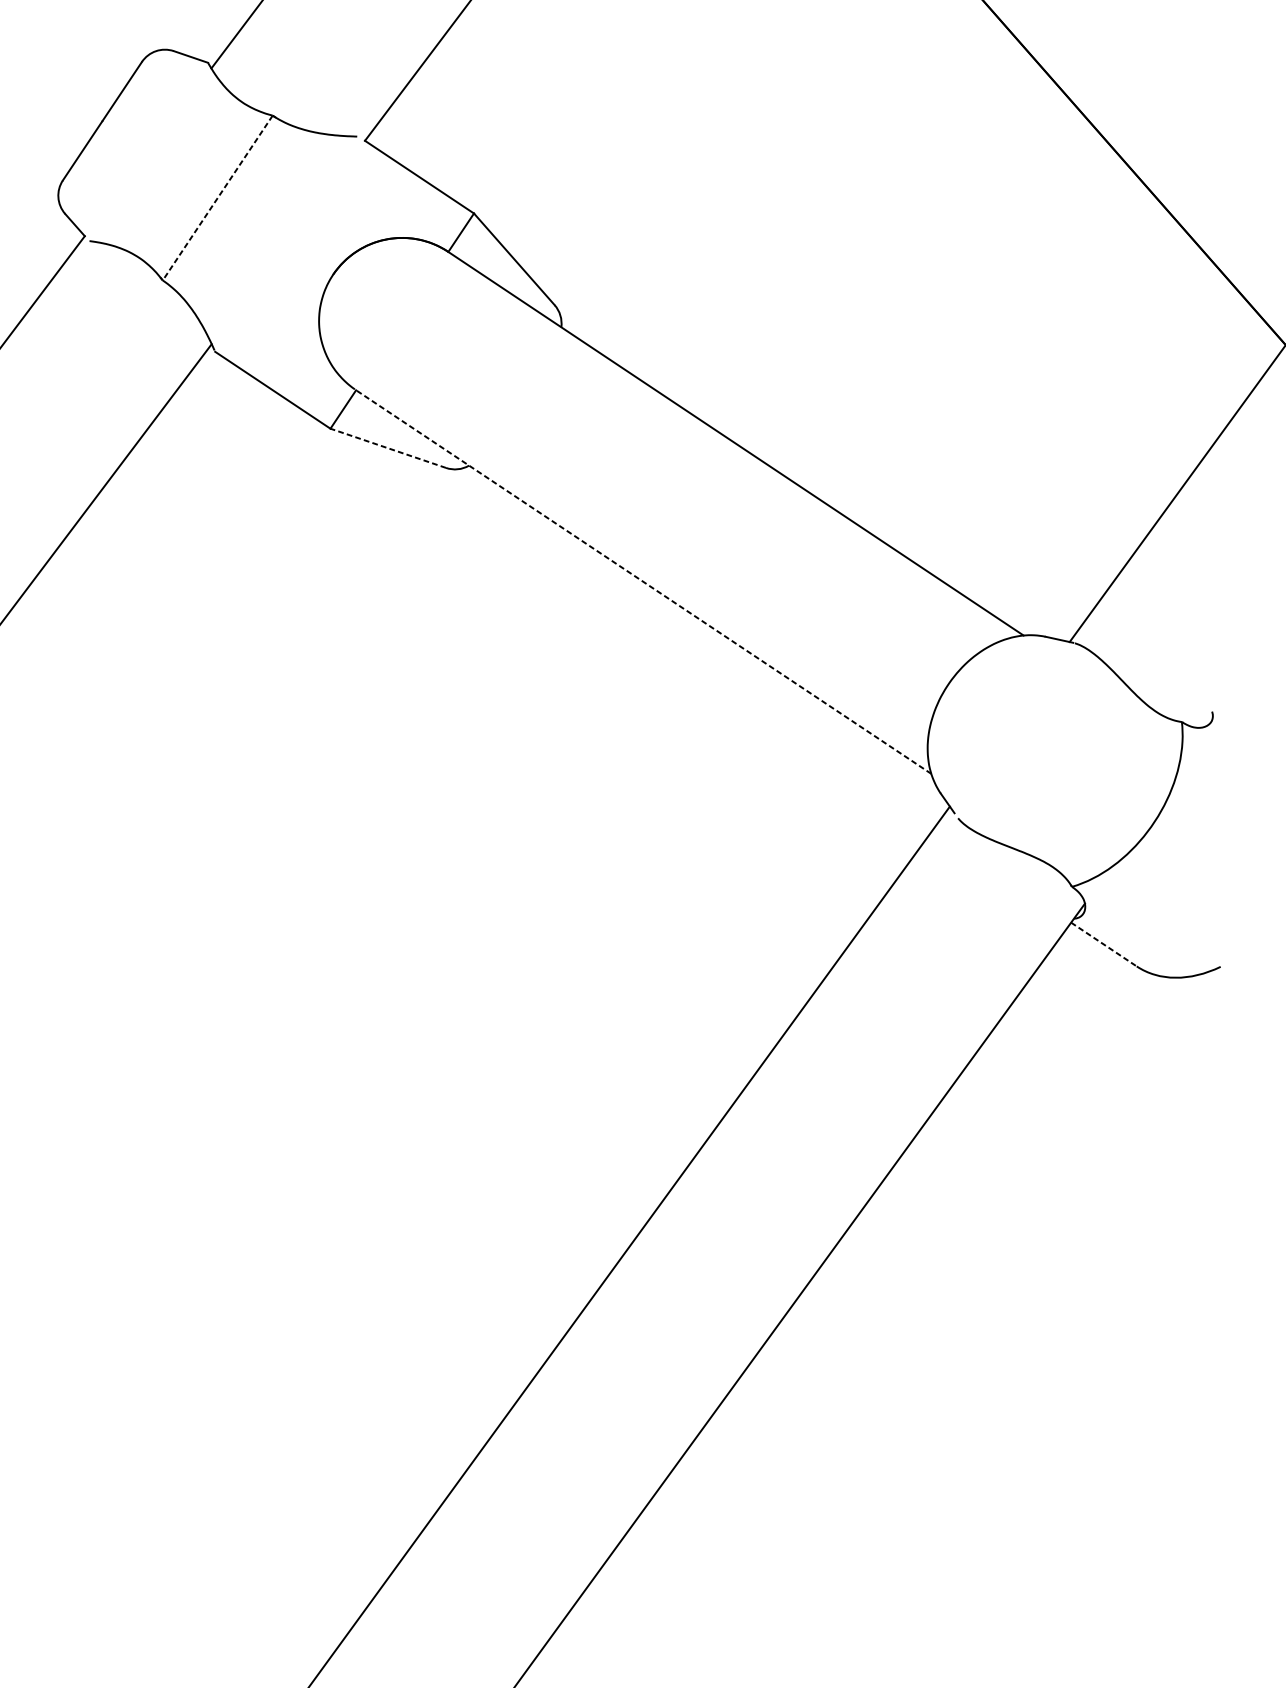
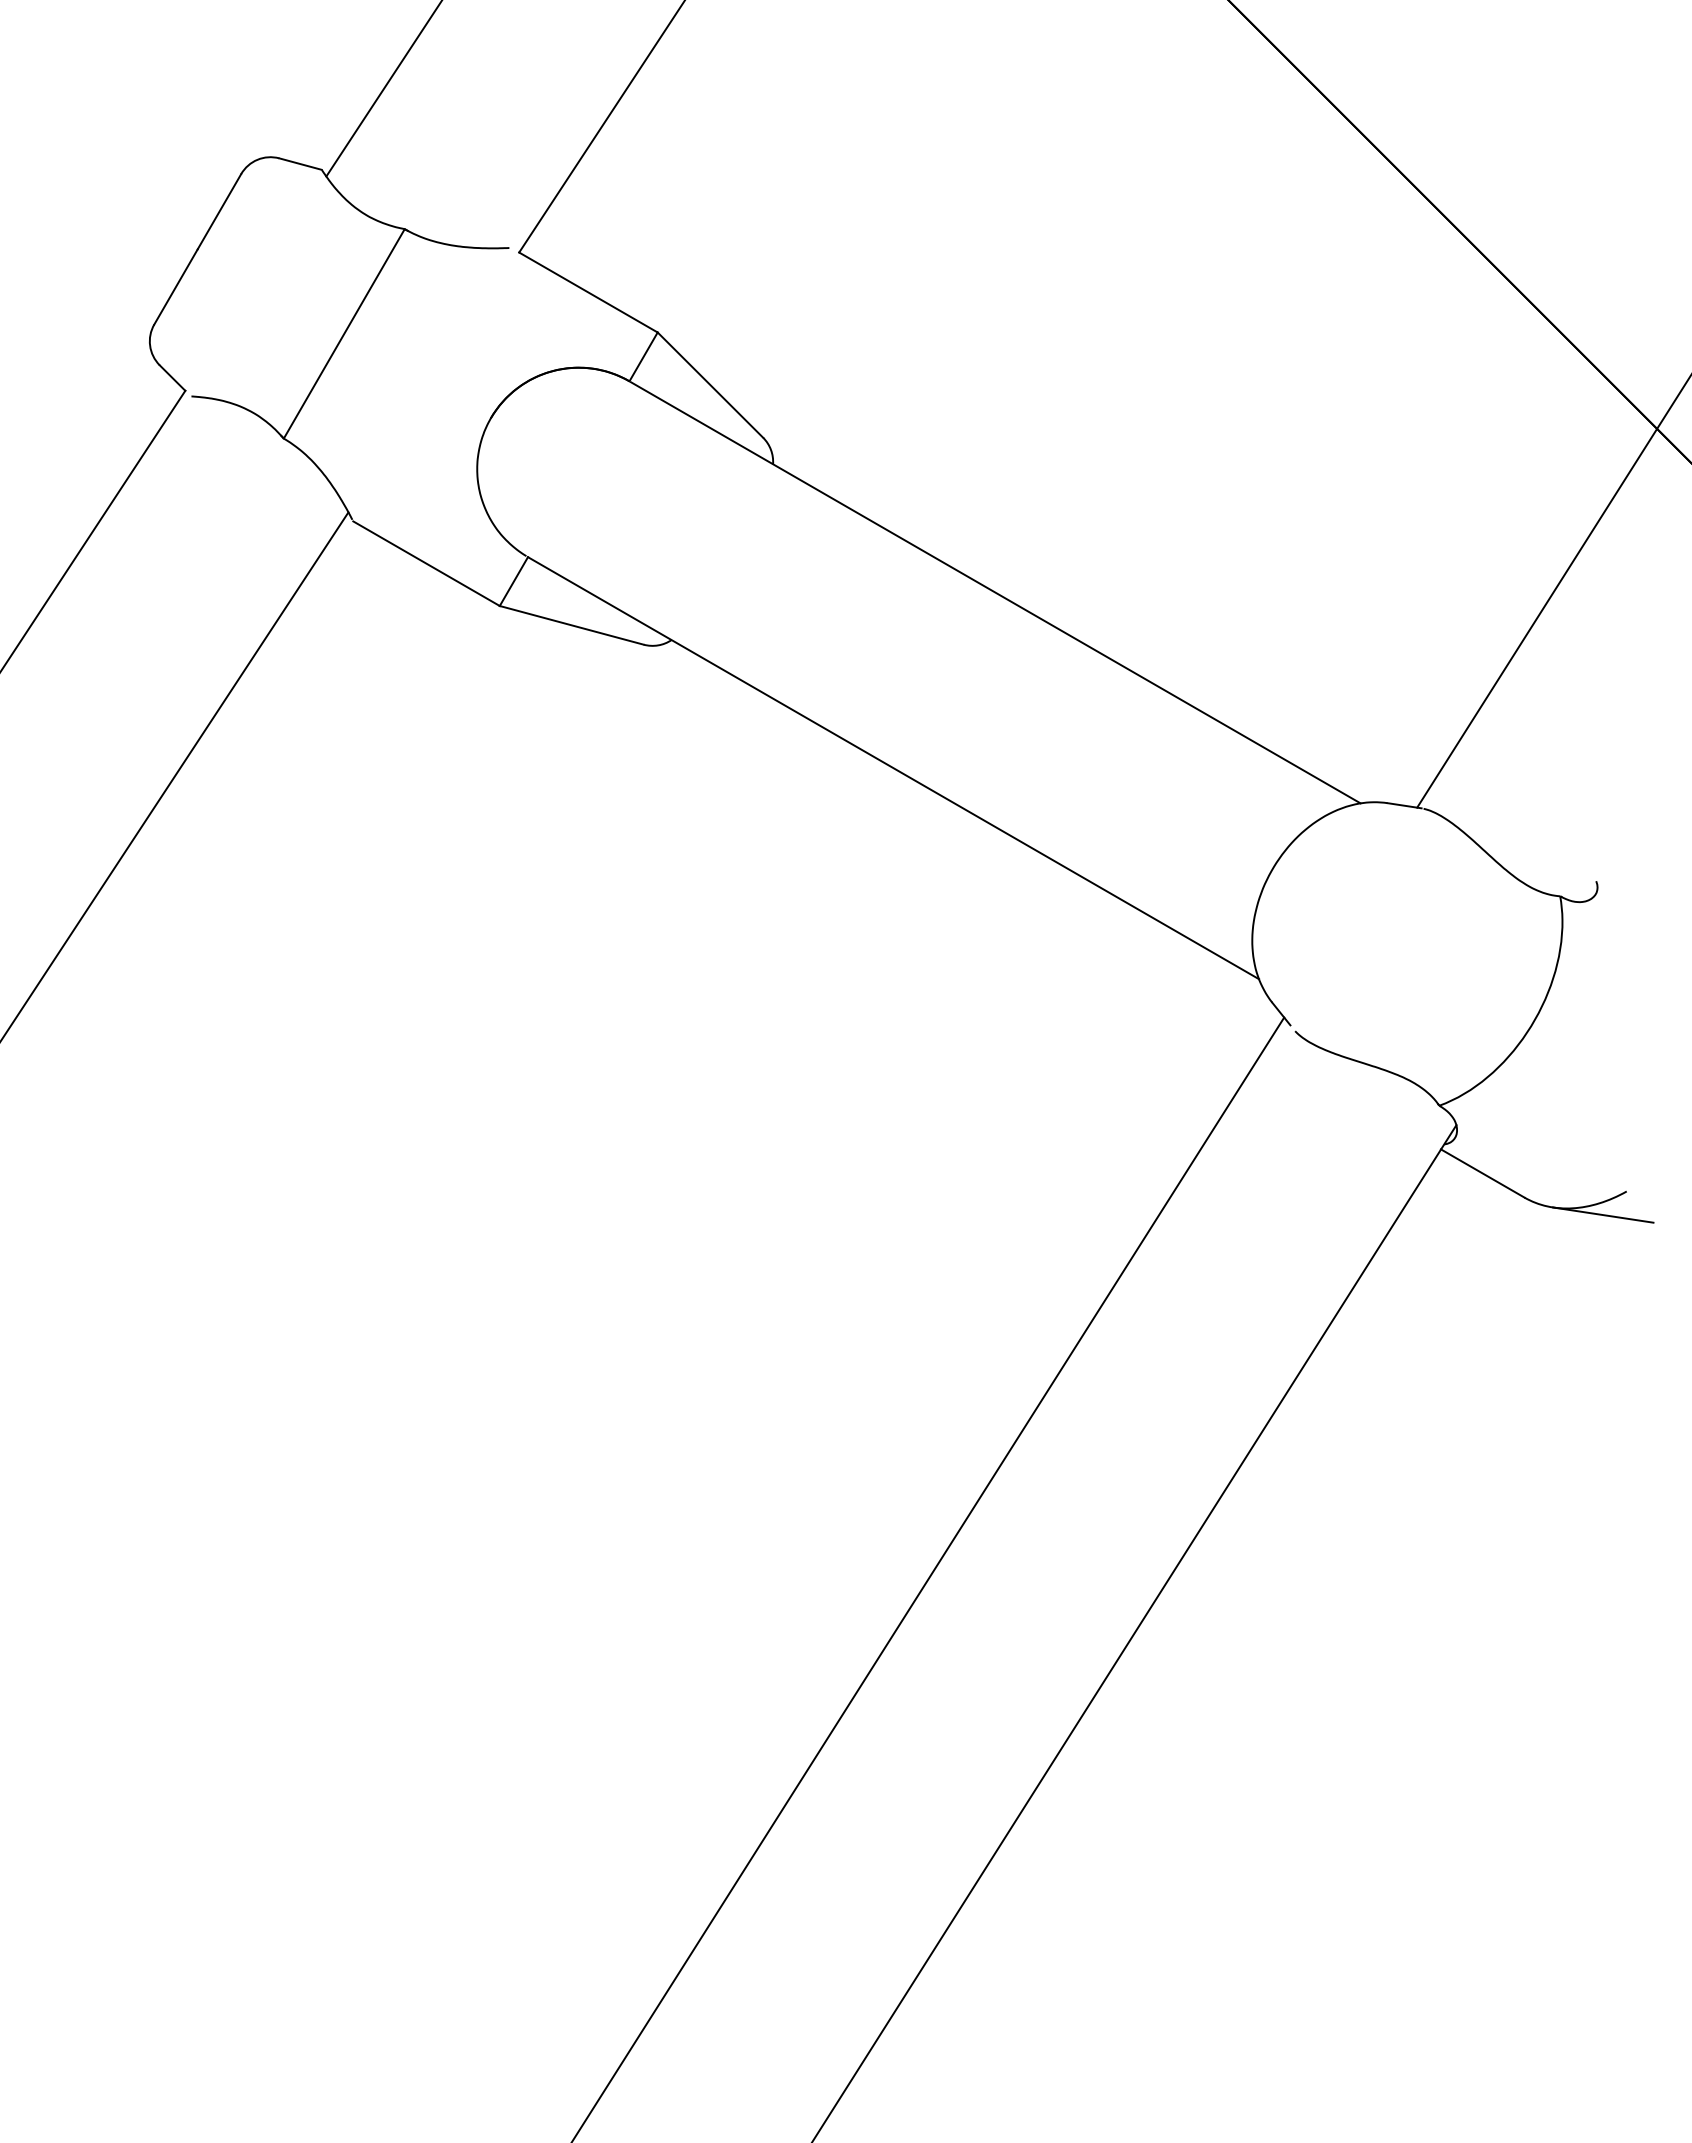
line: (217, 197) -> (344, 333), dashed -> solid
line: (388, 448) -> (571, 625), dashed -> solid
line: (643, 581) -> (893, 767), dashed -> solid
line: (1104, 944) -> (1483, 1173), dashed -> solid
line: (1200, 984) -> (1603, 1214), added

